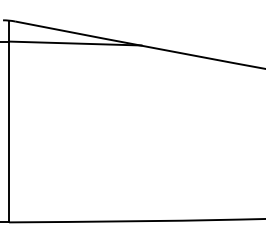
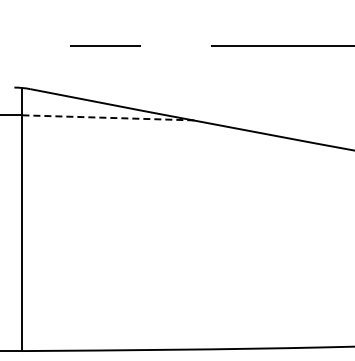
line: (75, 43) -> (109, 117), solid -> dashed

